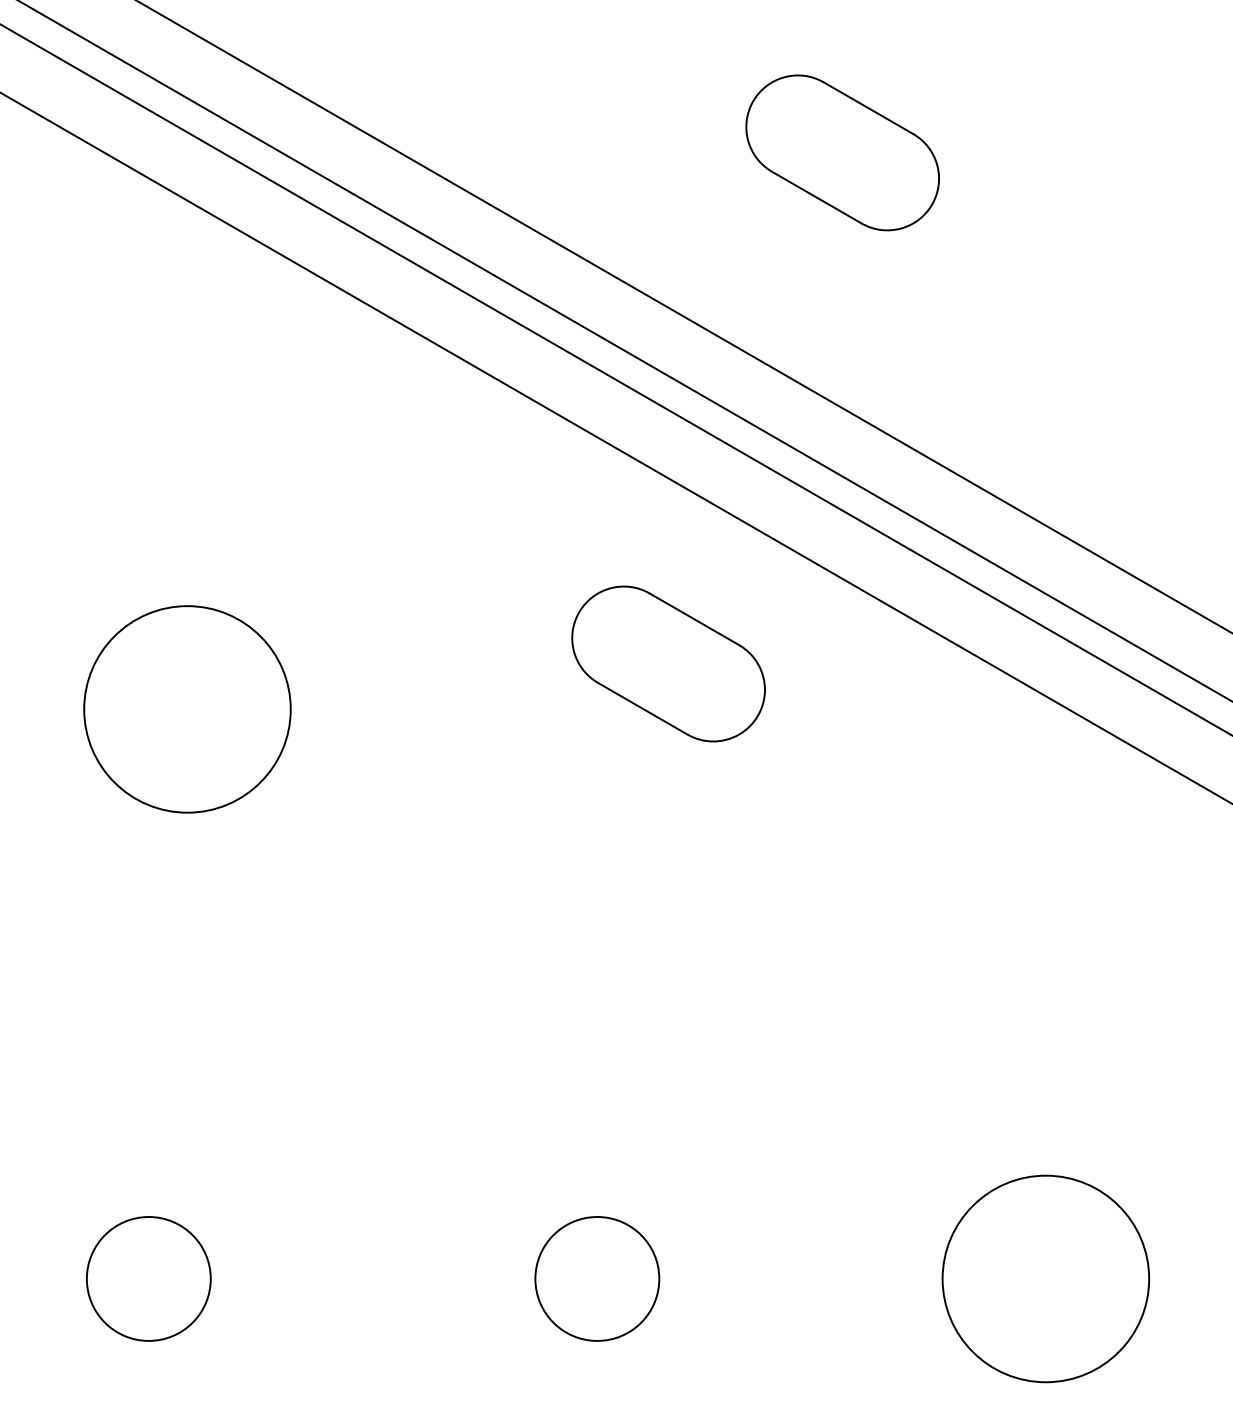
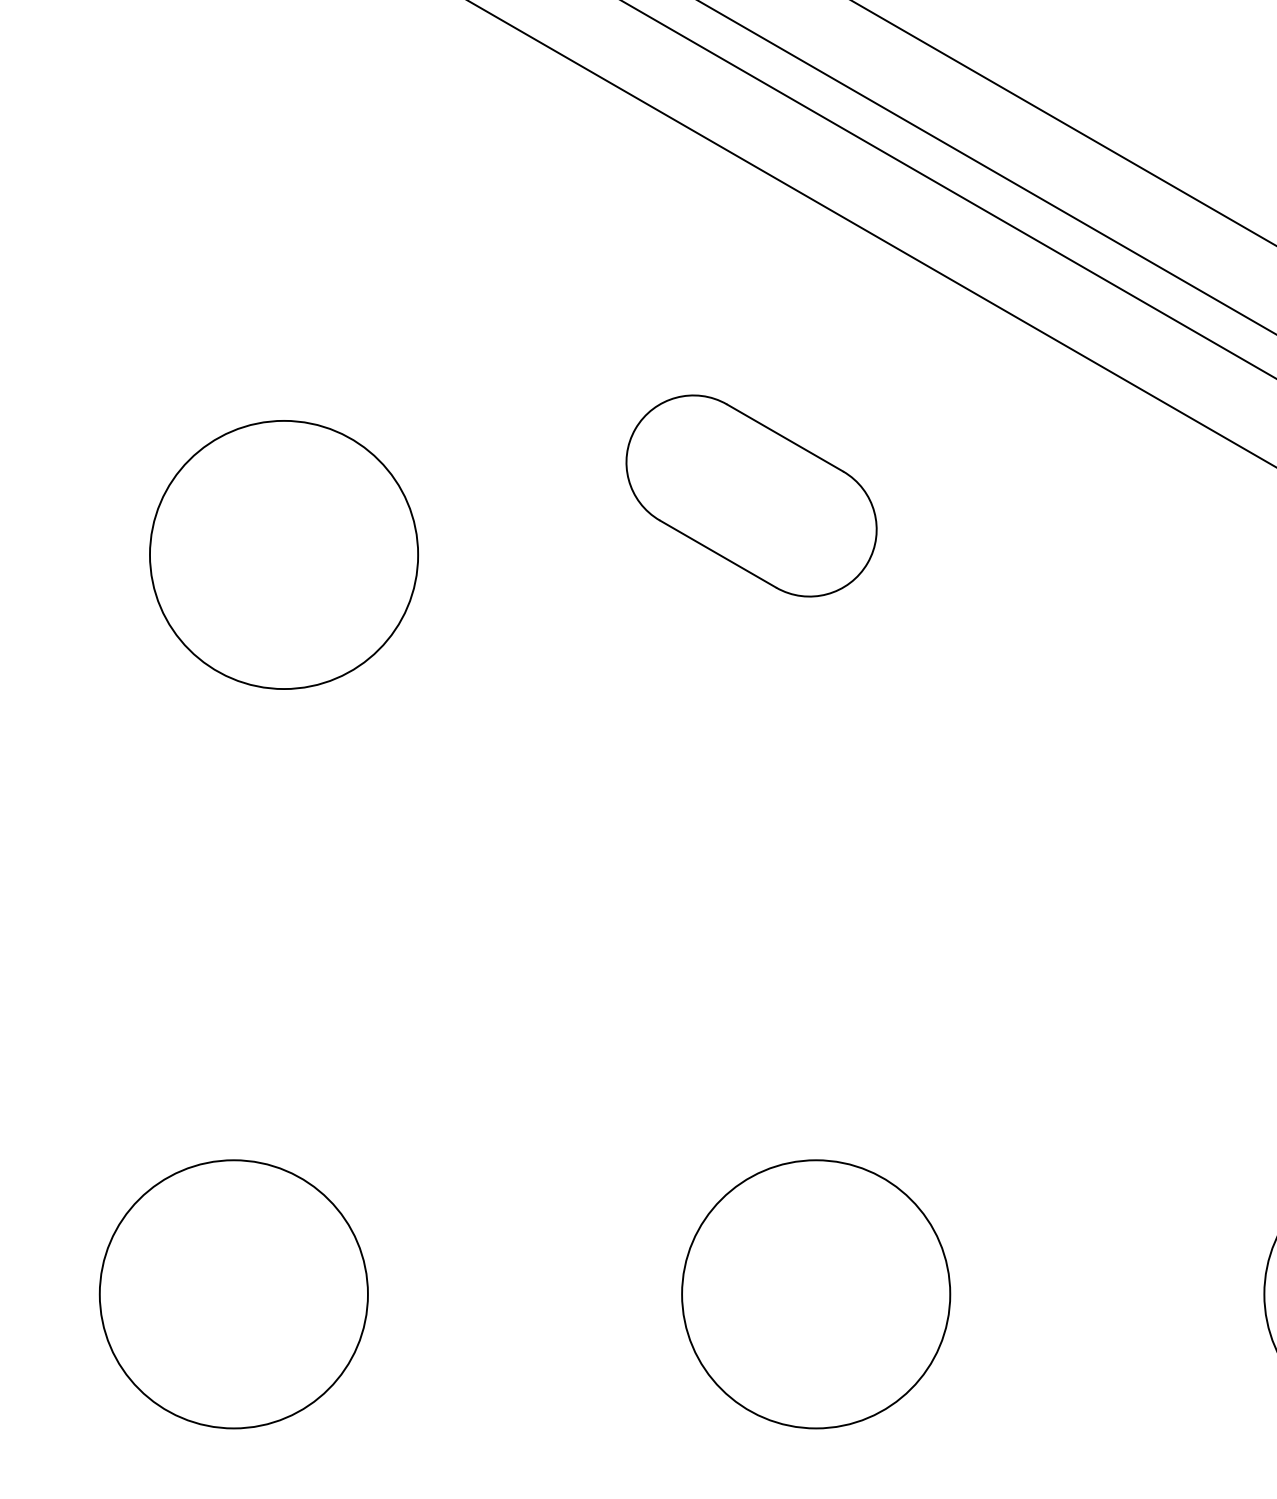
part: (668, 663) -> (751, 495), moved
circle: (148, 1278) -> (233, 1293), size x1.67
circle: (597, 1278) -> (816, 1293), size x1.67

